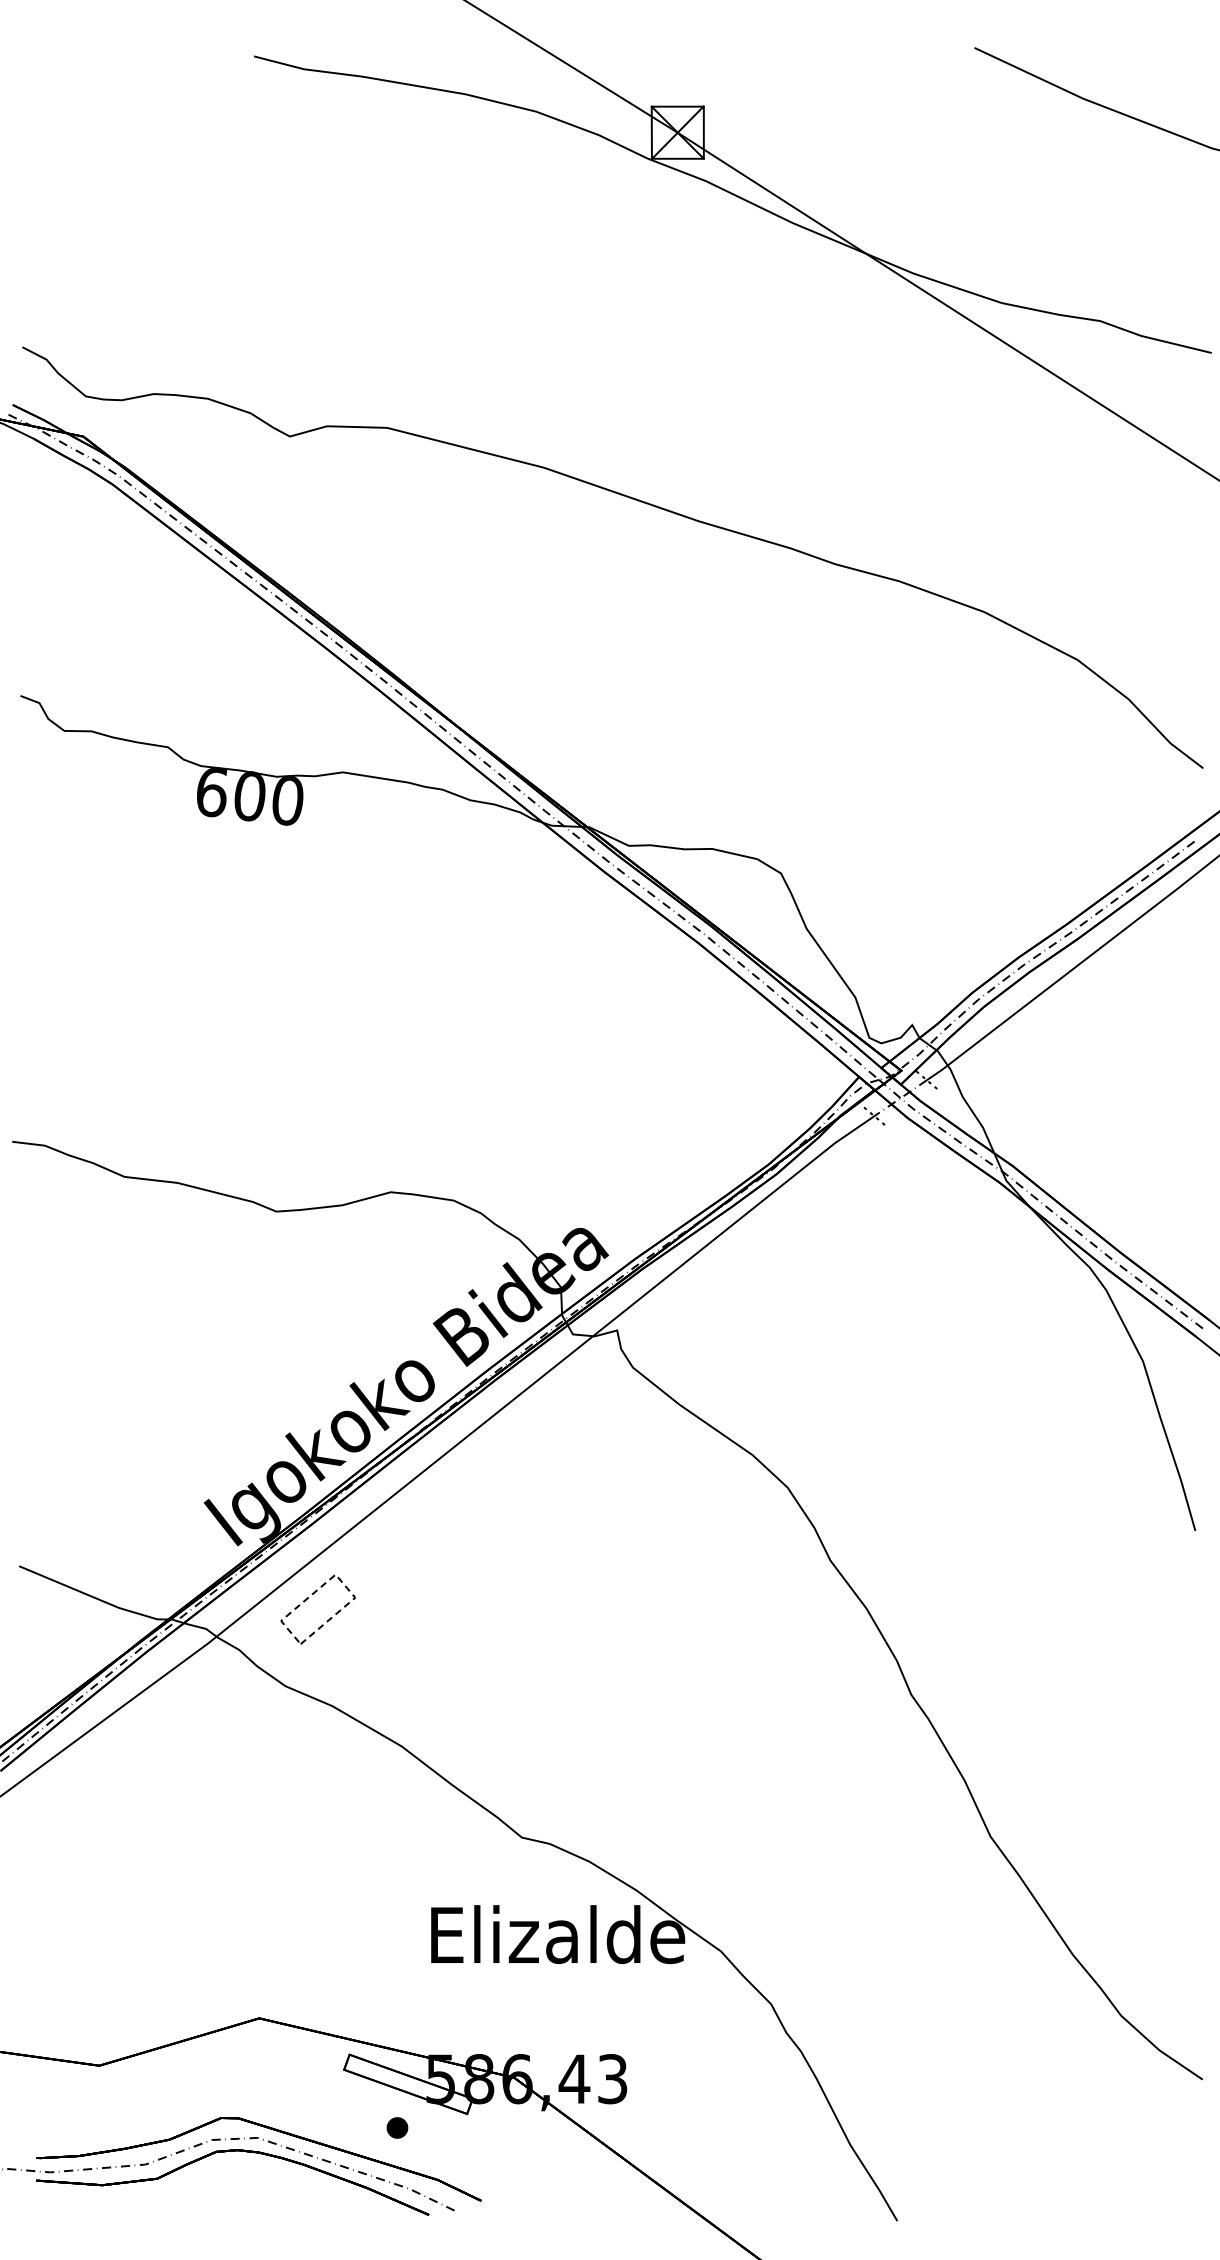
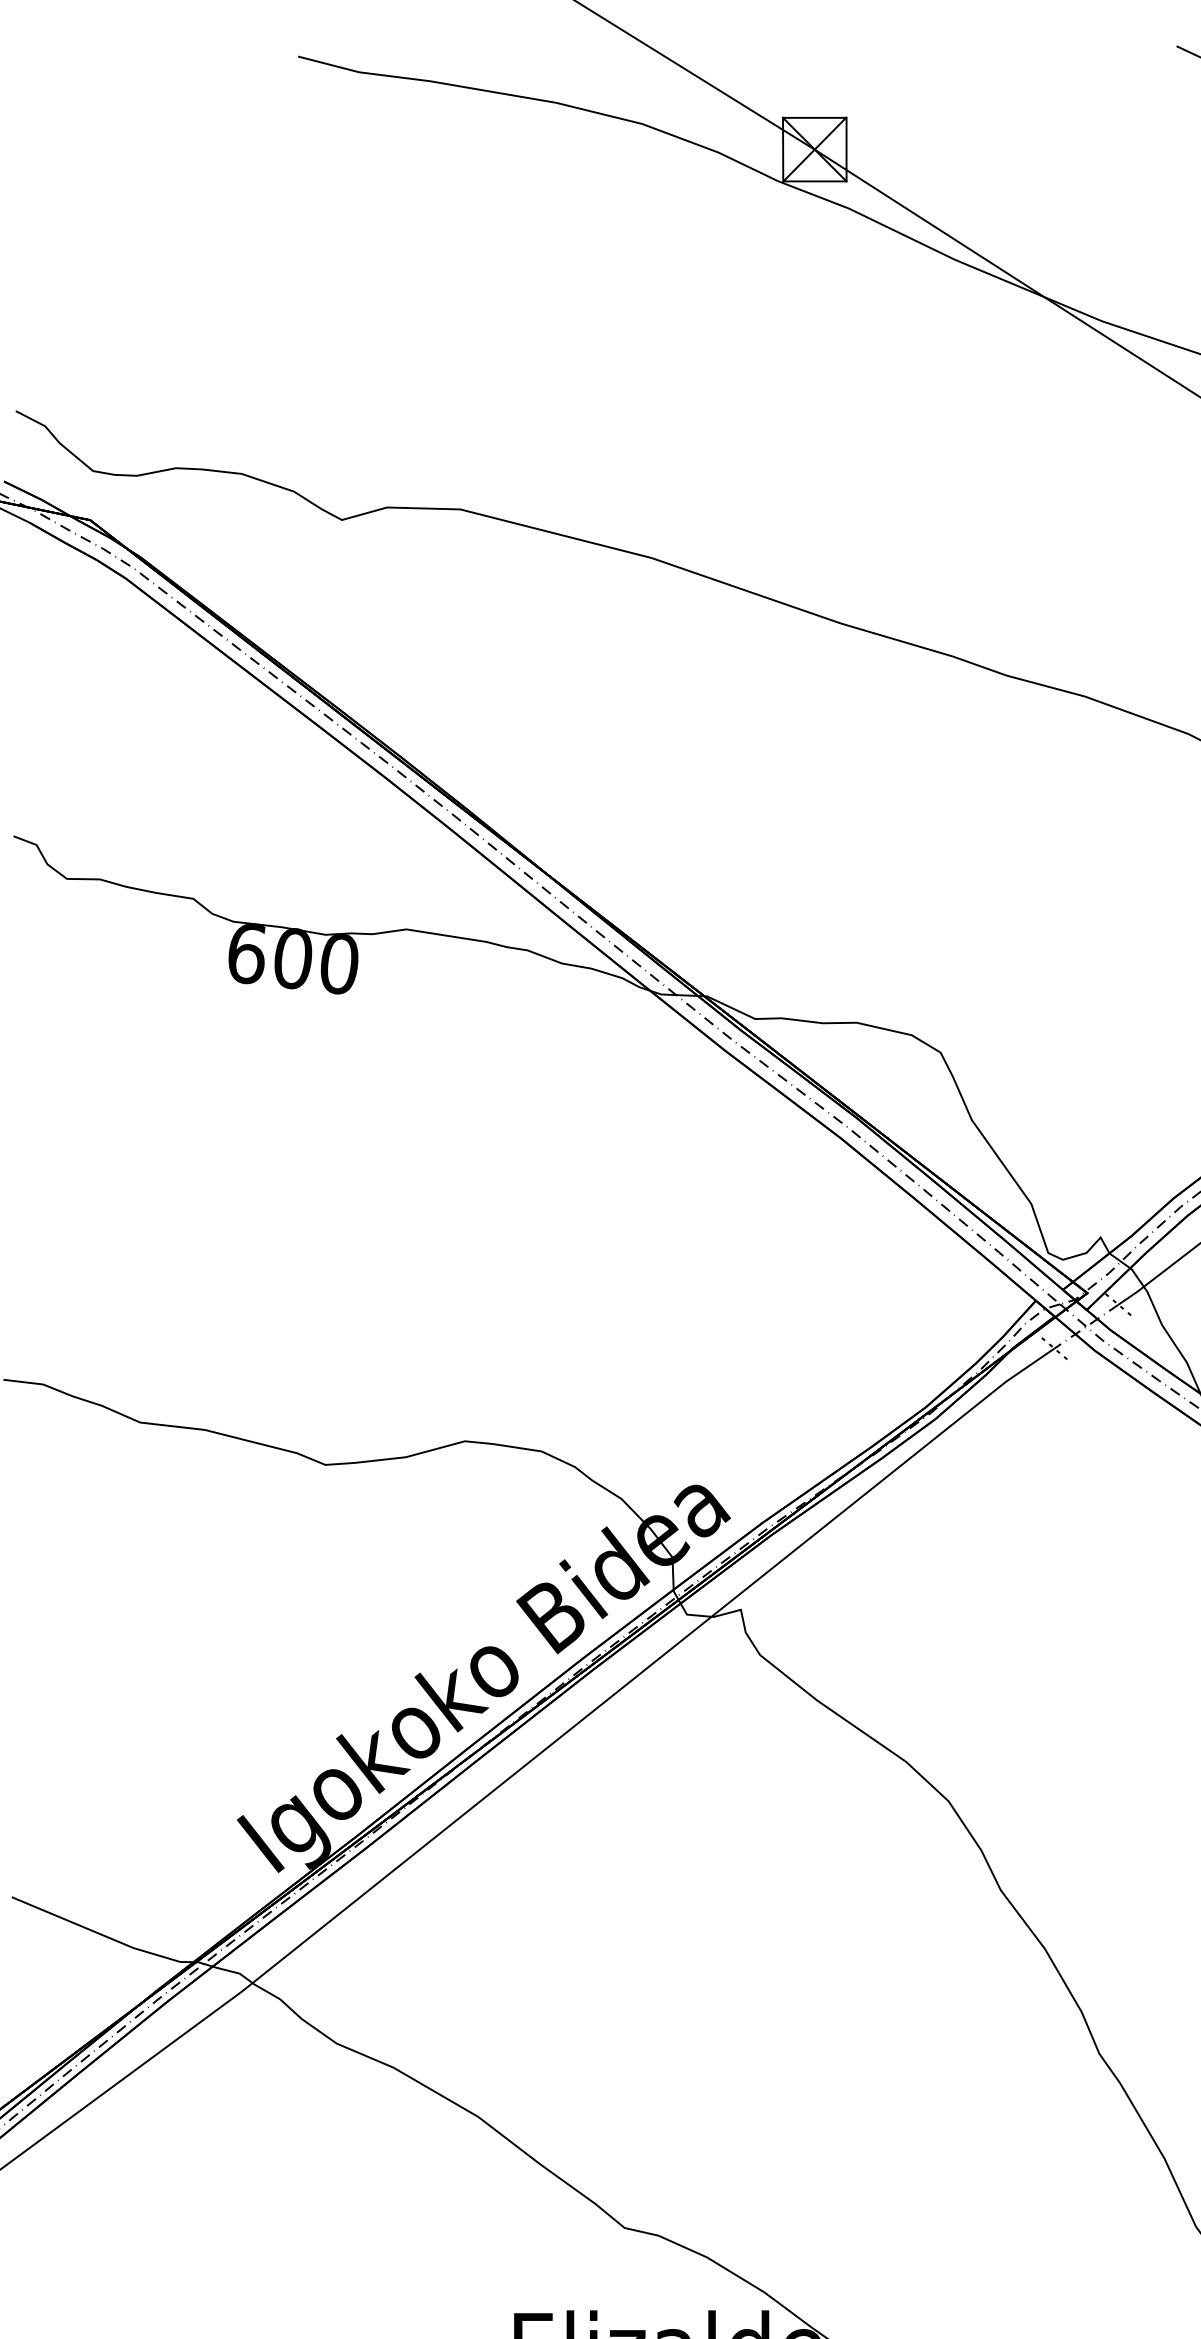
part: (307, 1599) -> (363, 1937), removed

